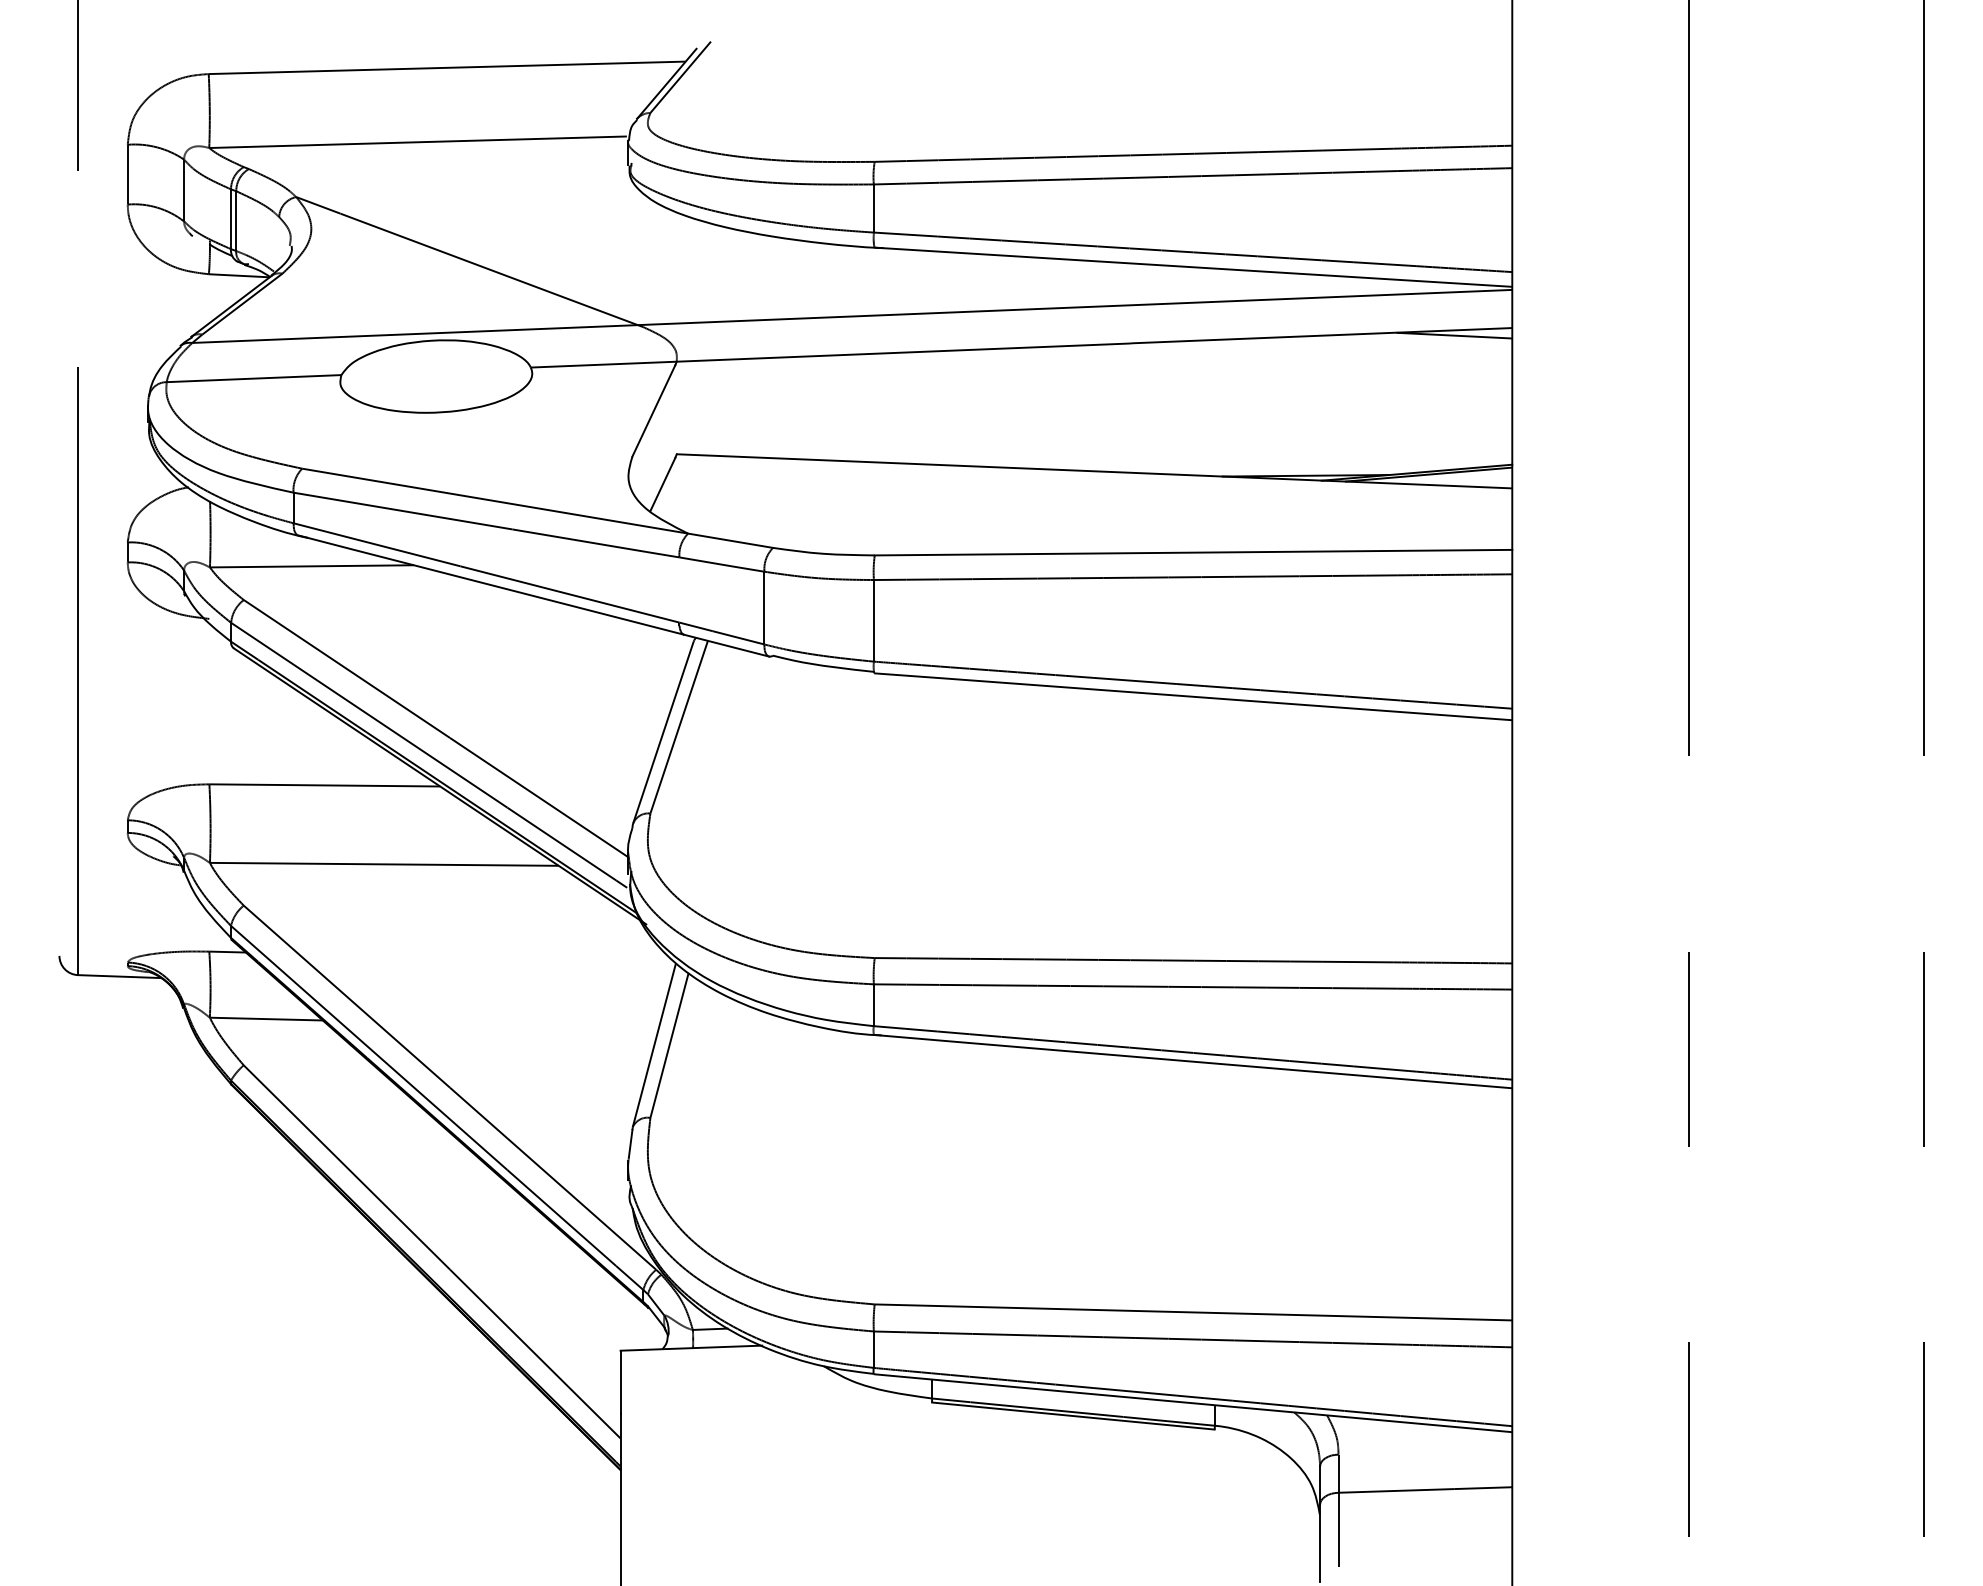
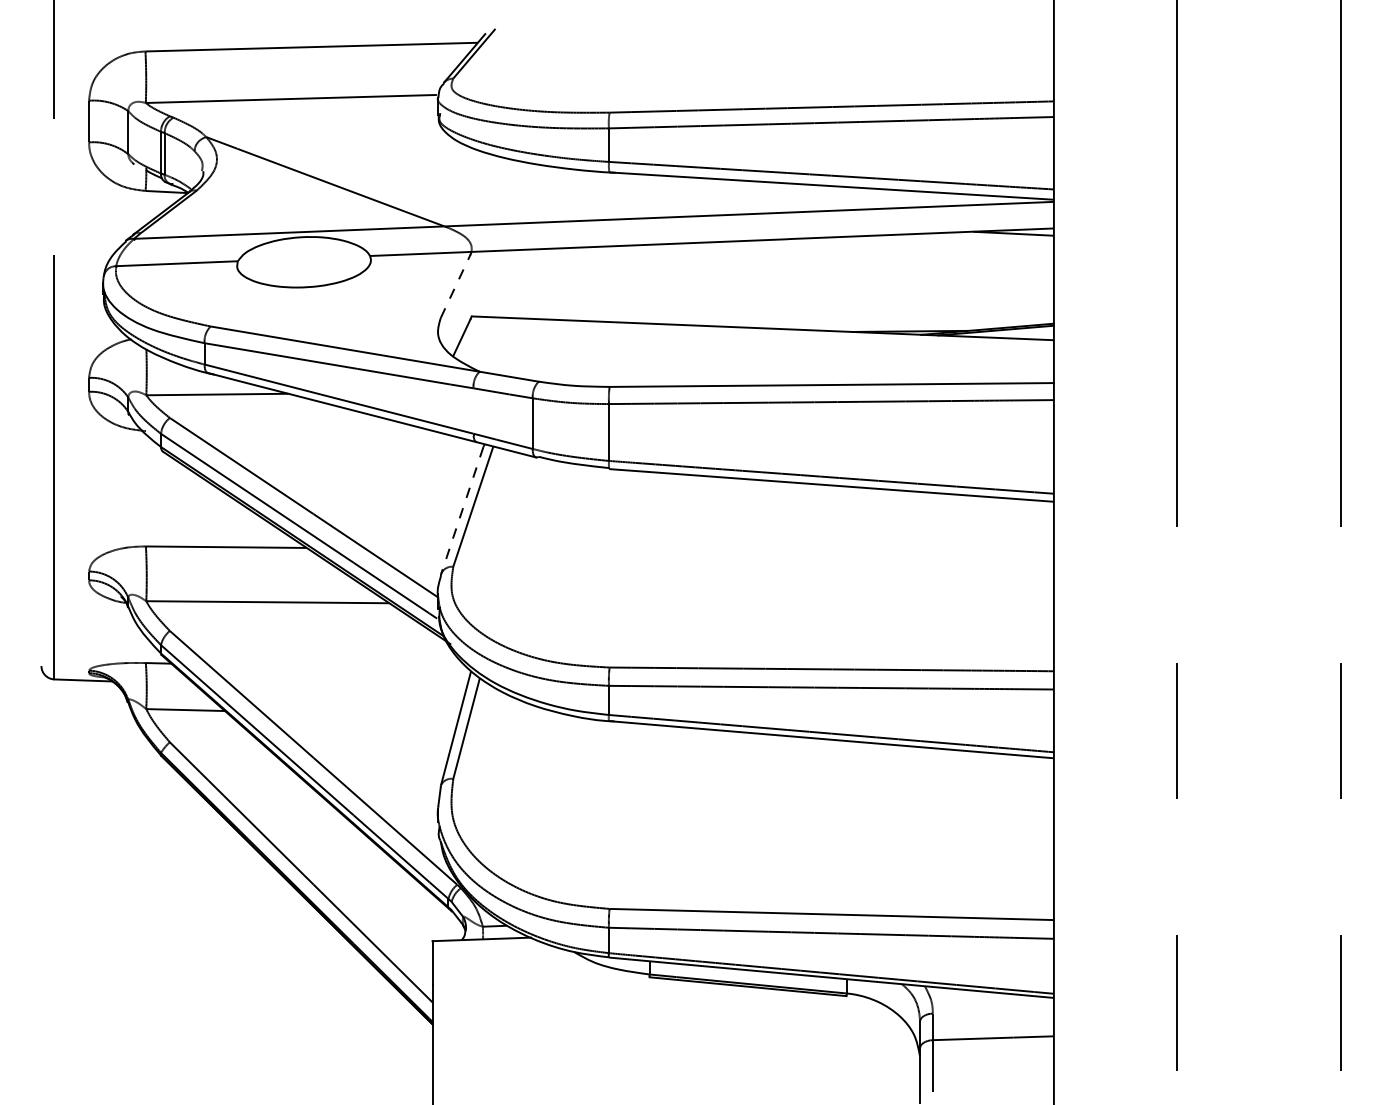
line: (653, 409) -> (455, 285), solid -> dashed
line: (663, 732) -> (462, 510), solid -> dashed

